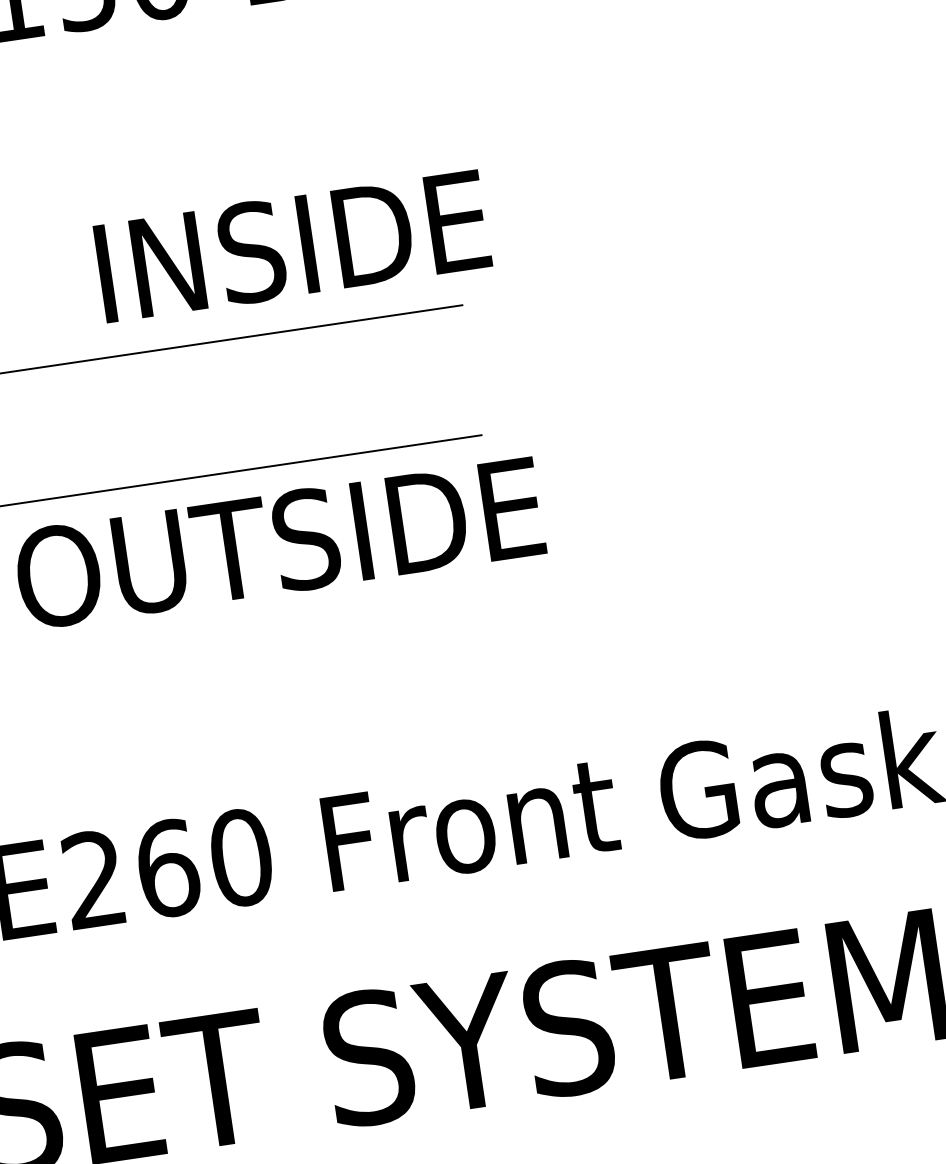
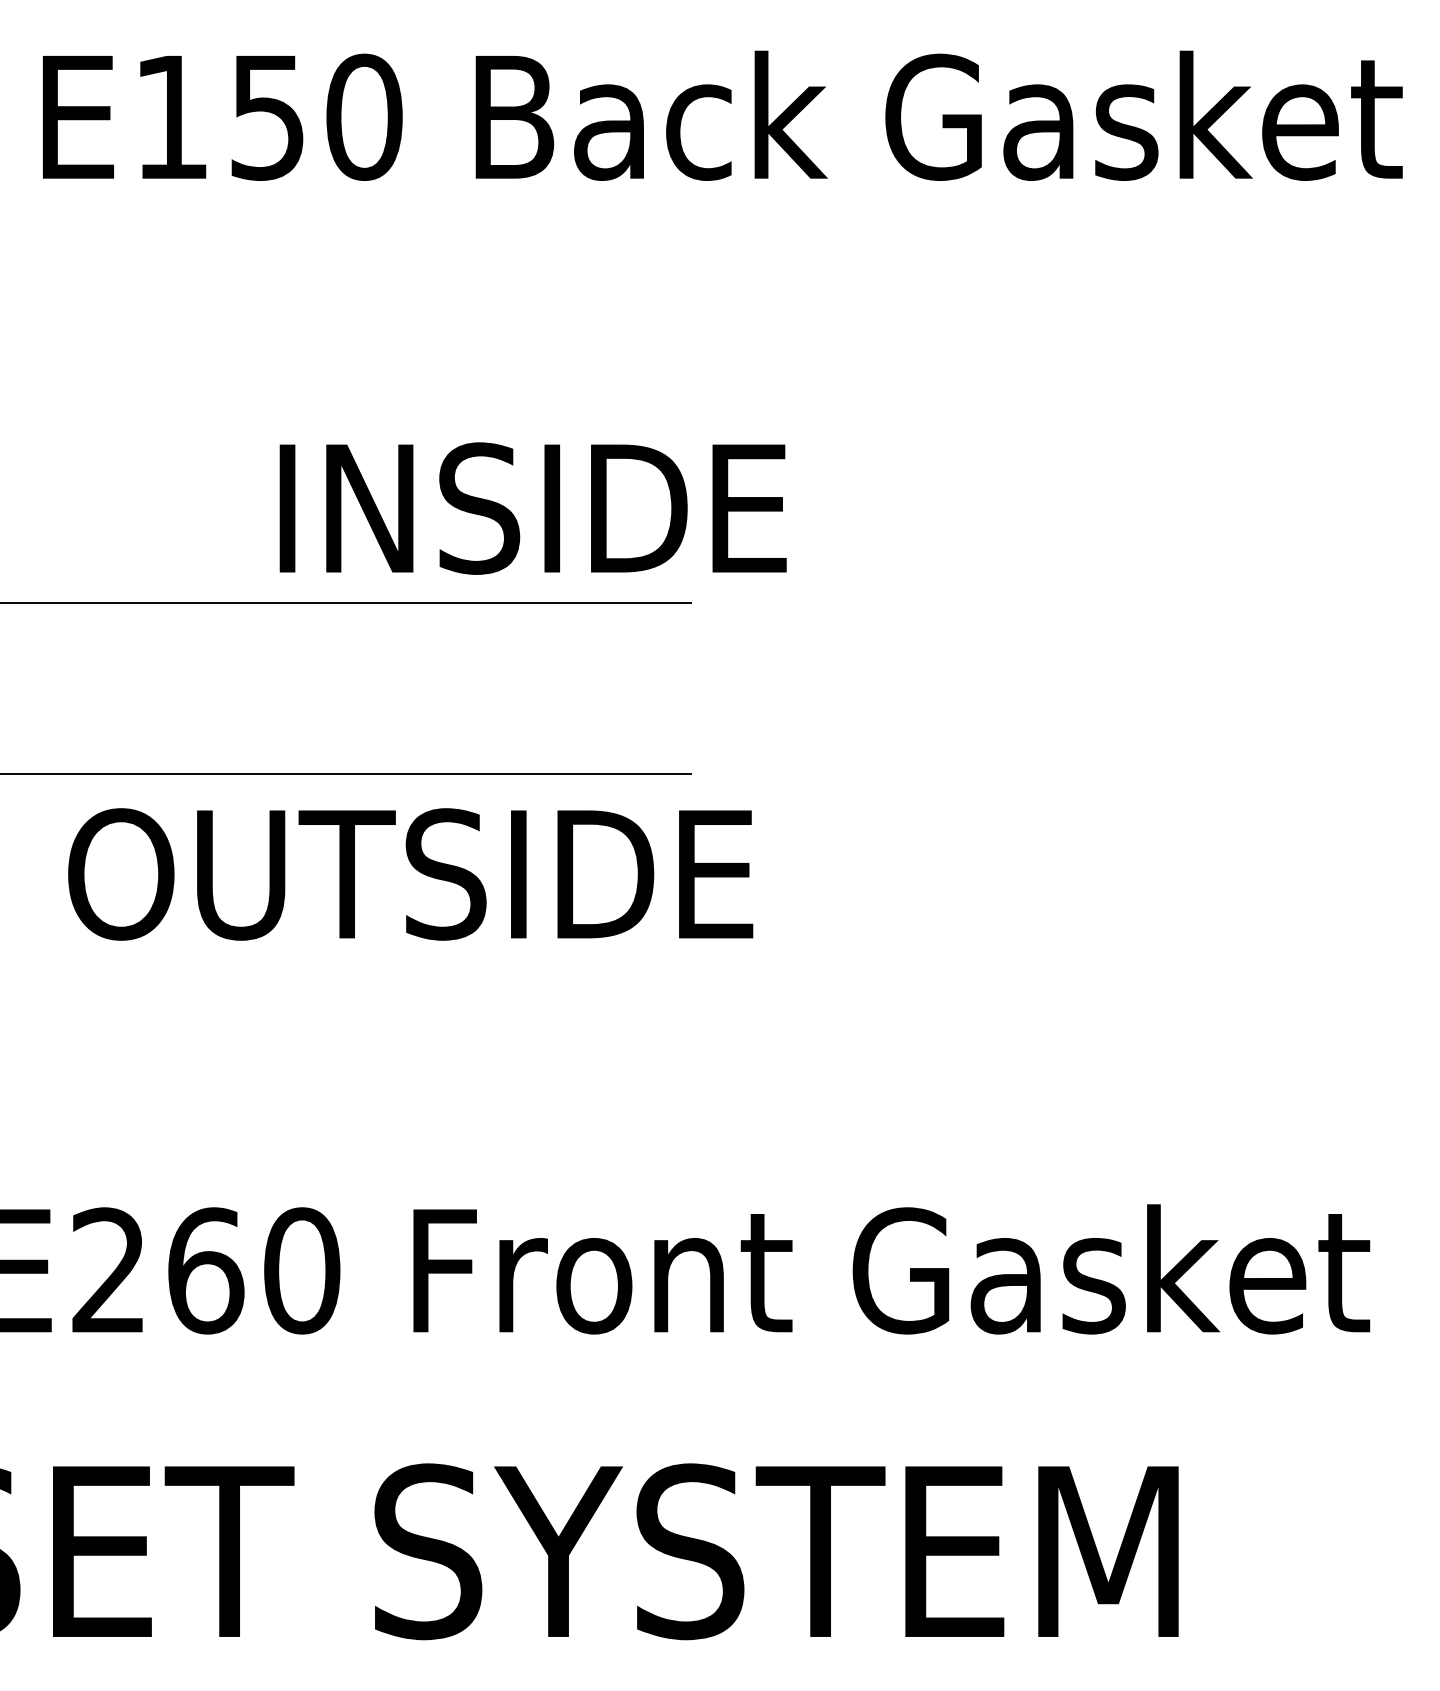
text: (292, 246) -> (532, 508), moved

